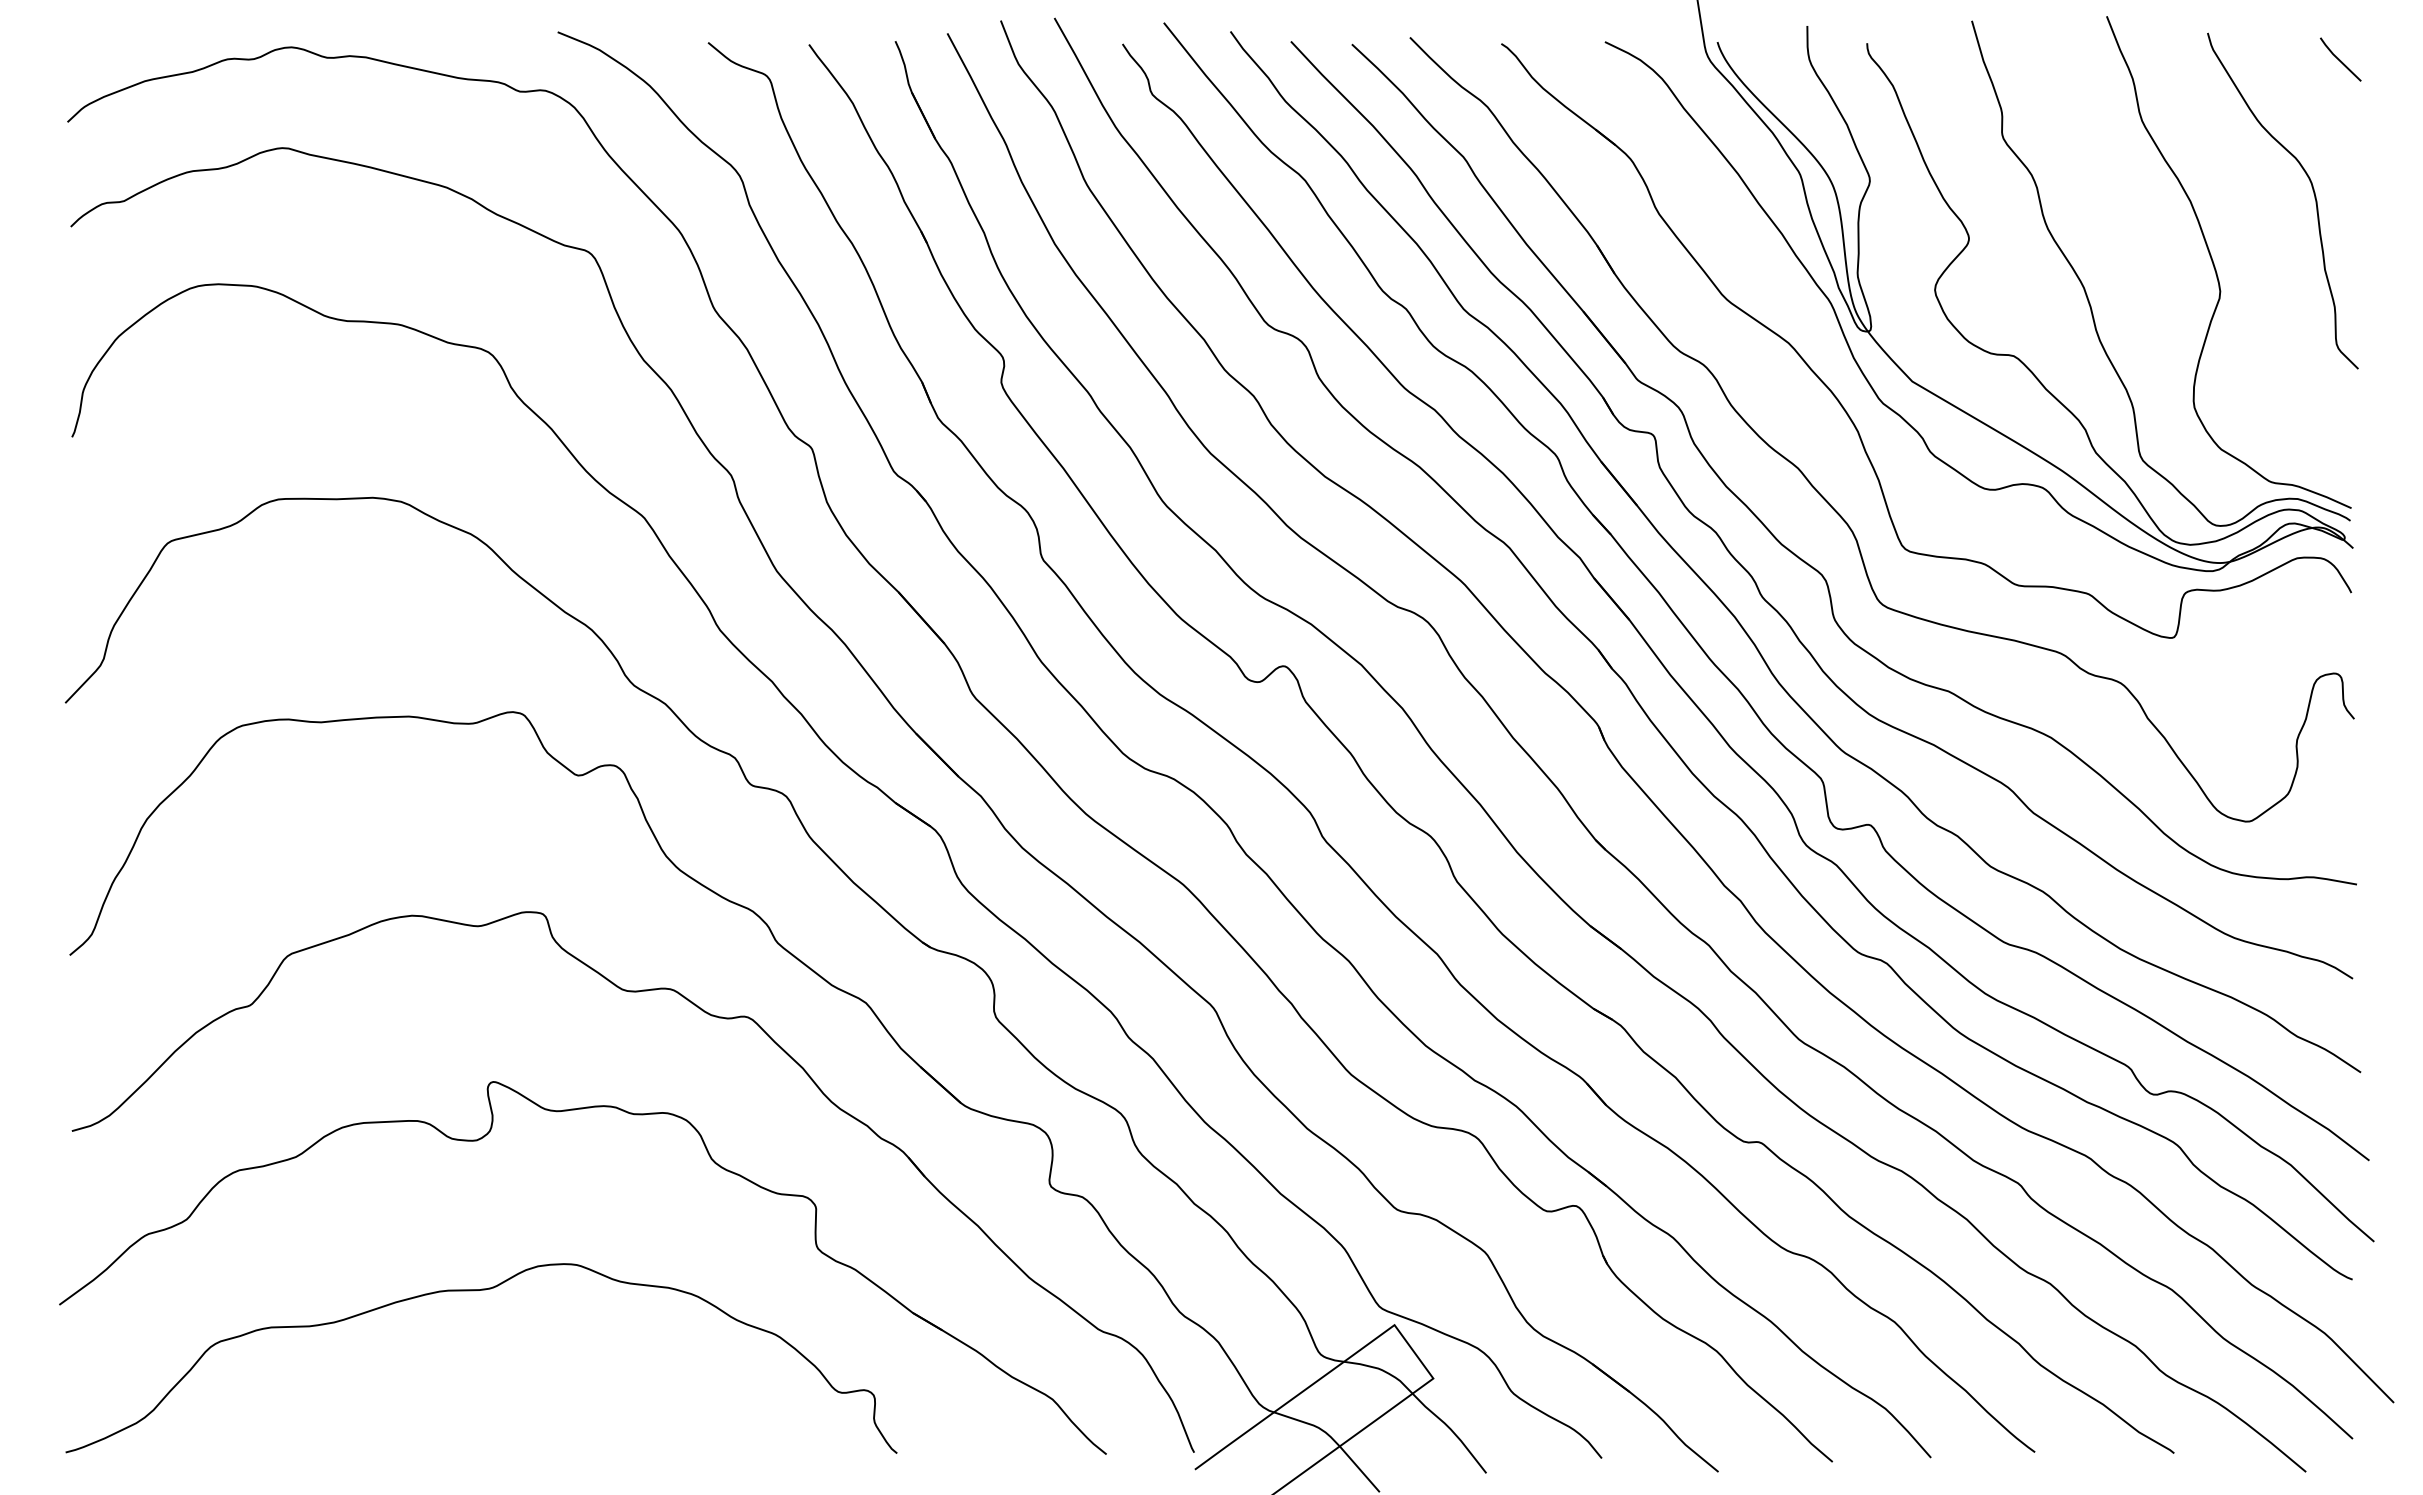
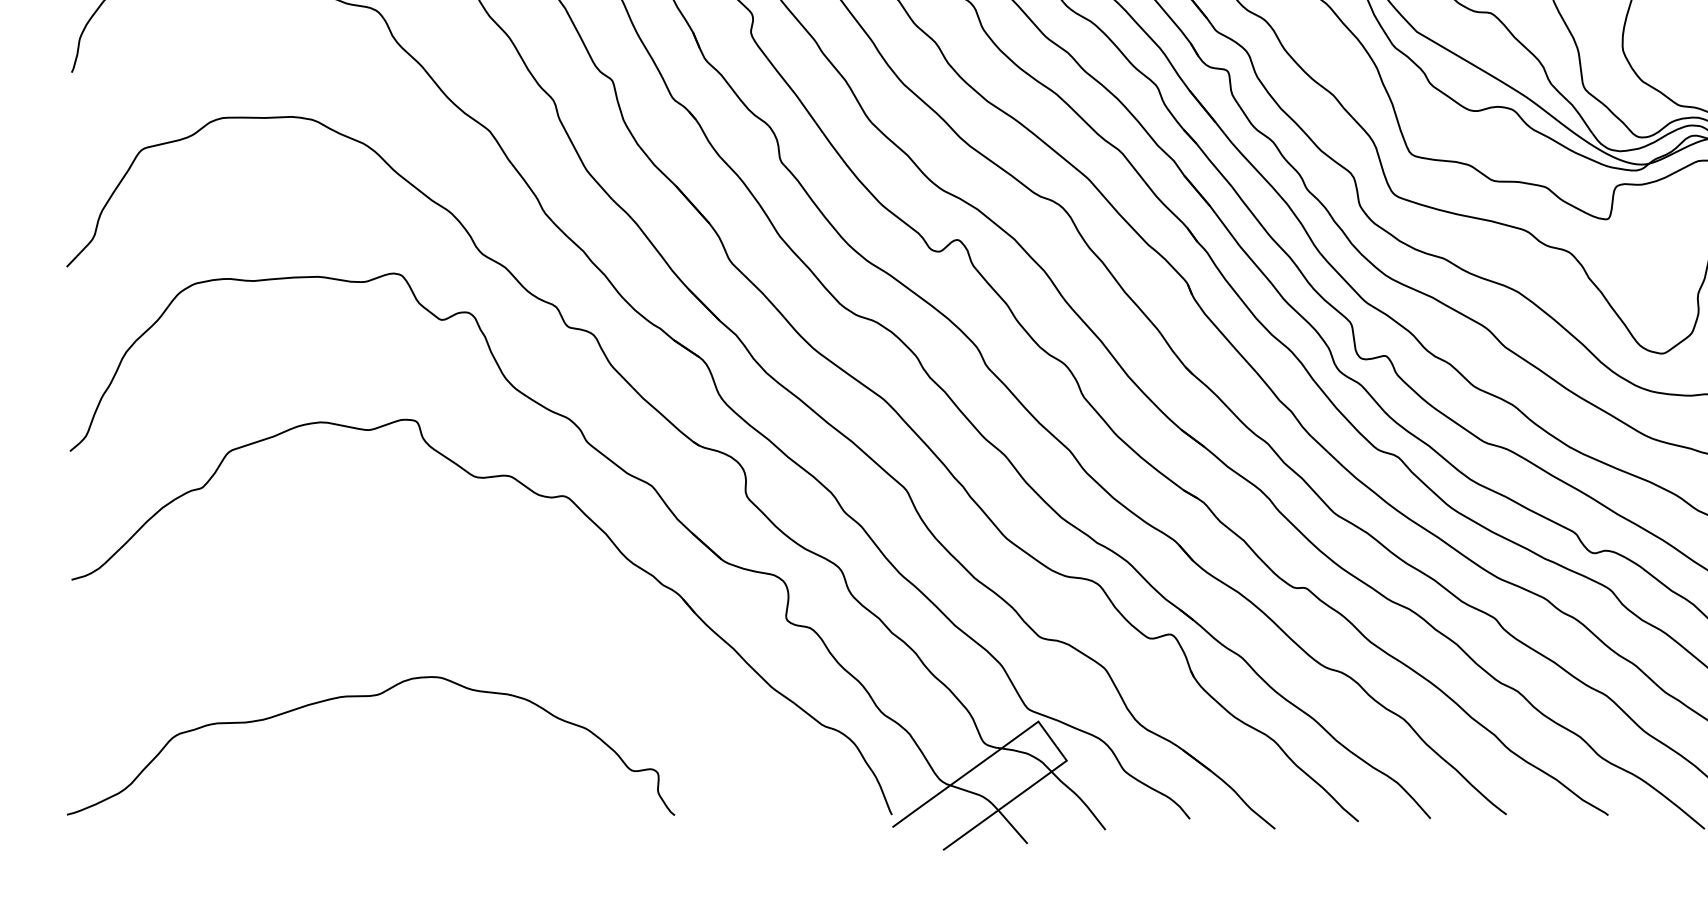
part: (567, 1111) -> (433, 565), removed

